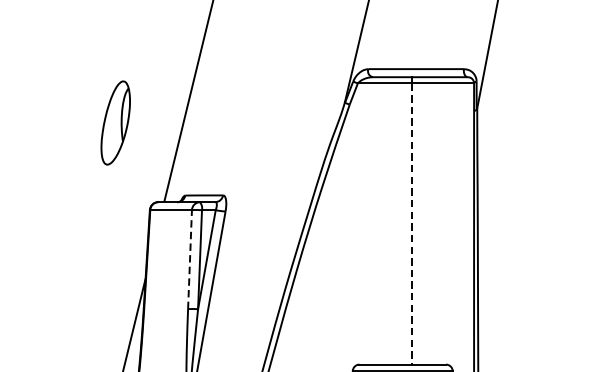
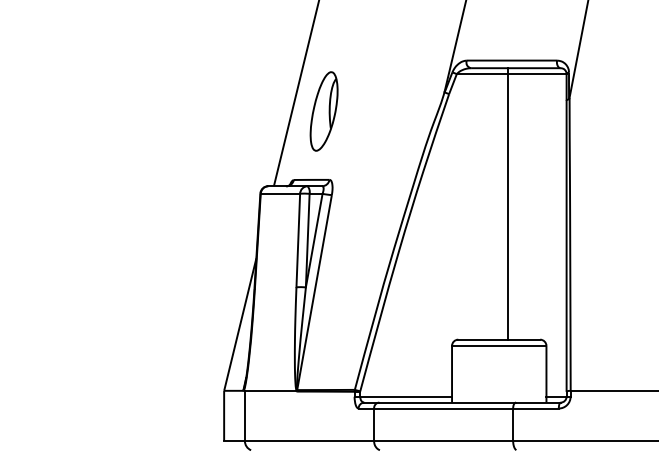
part: (115, 123) -> (323, 111), moved
line: (411, 223) -> (507, 206), dashed -> solid
line: (190, 259) -> (298, 240), dashed -> solid

